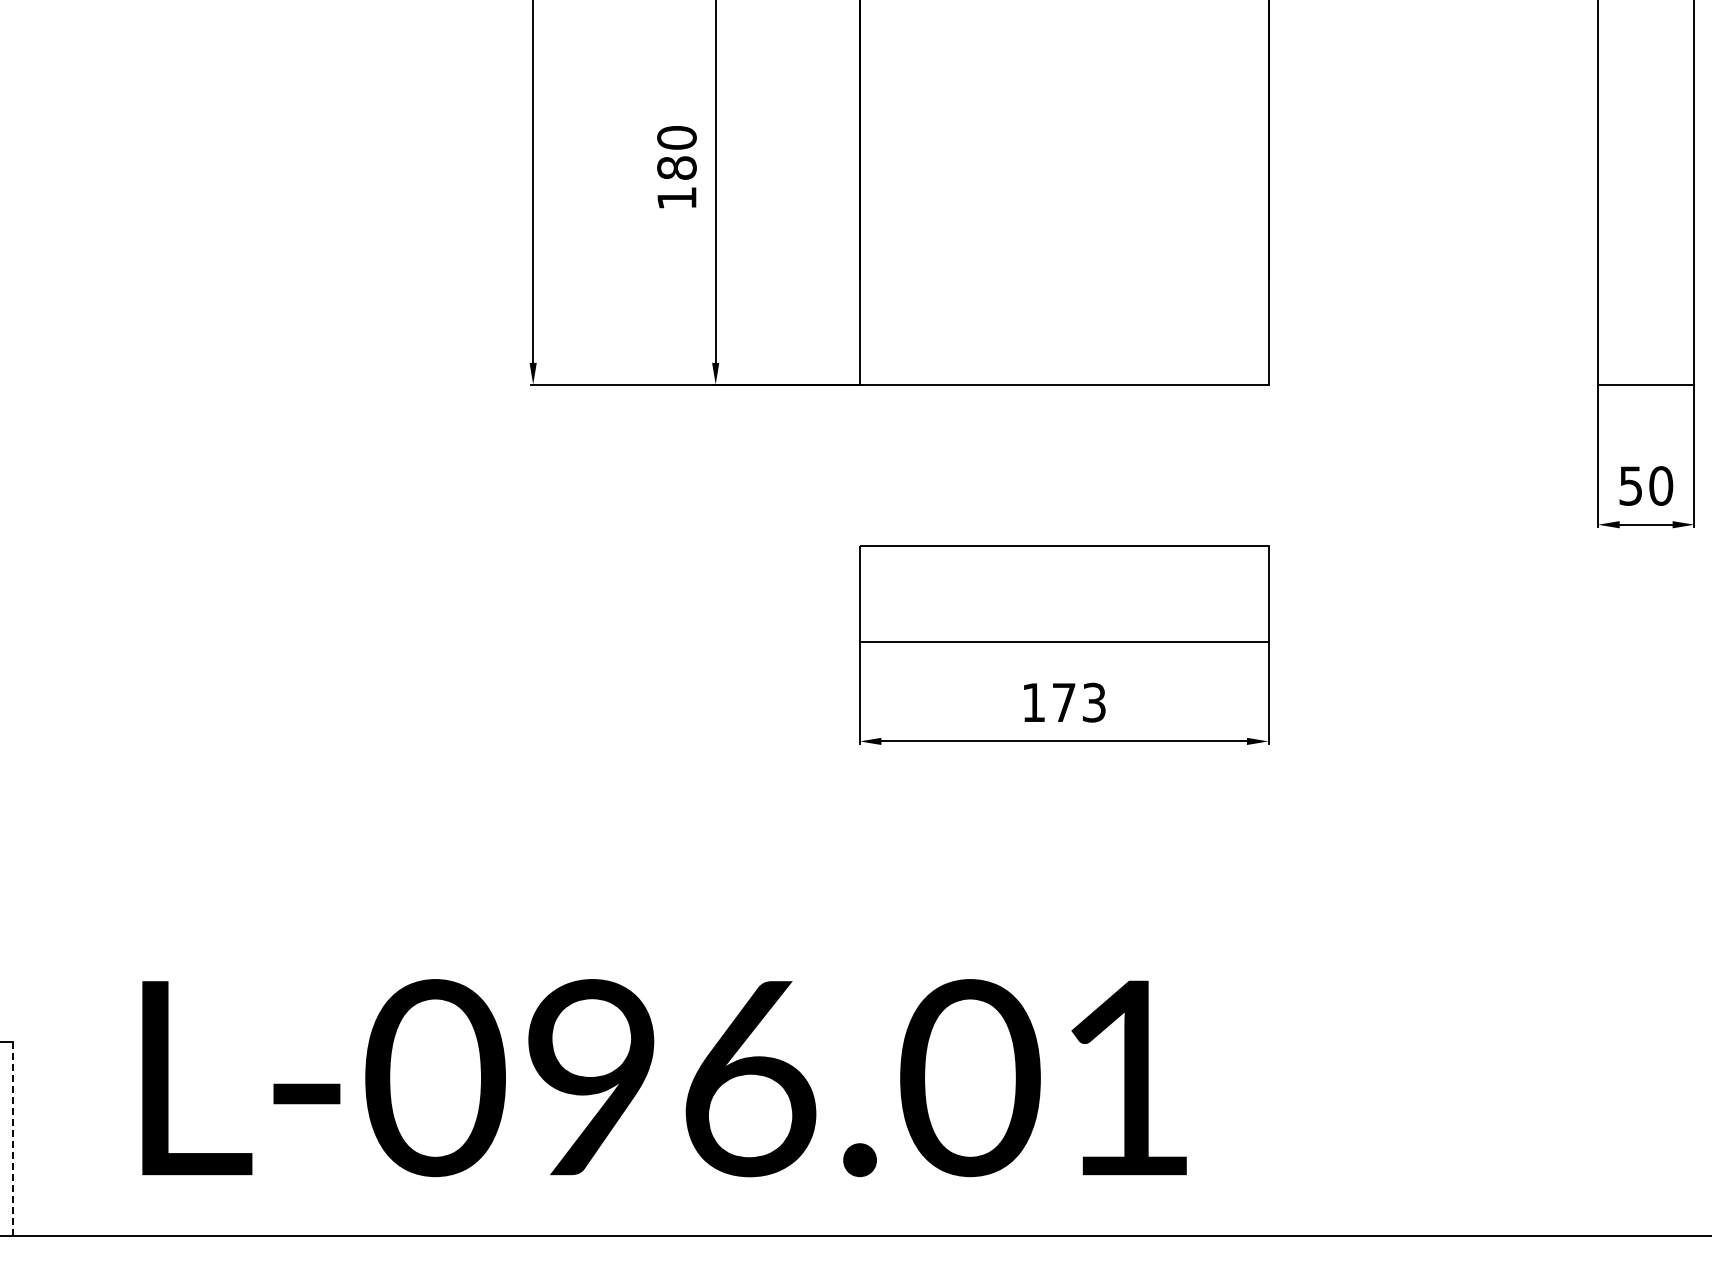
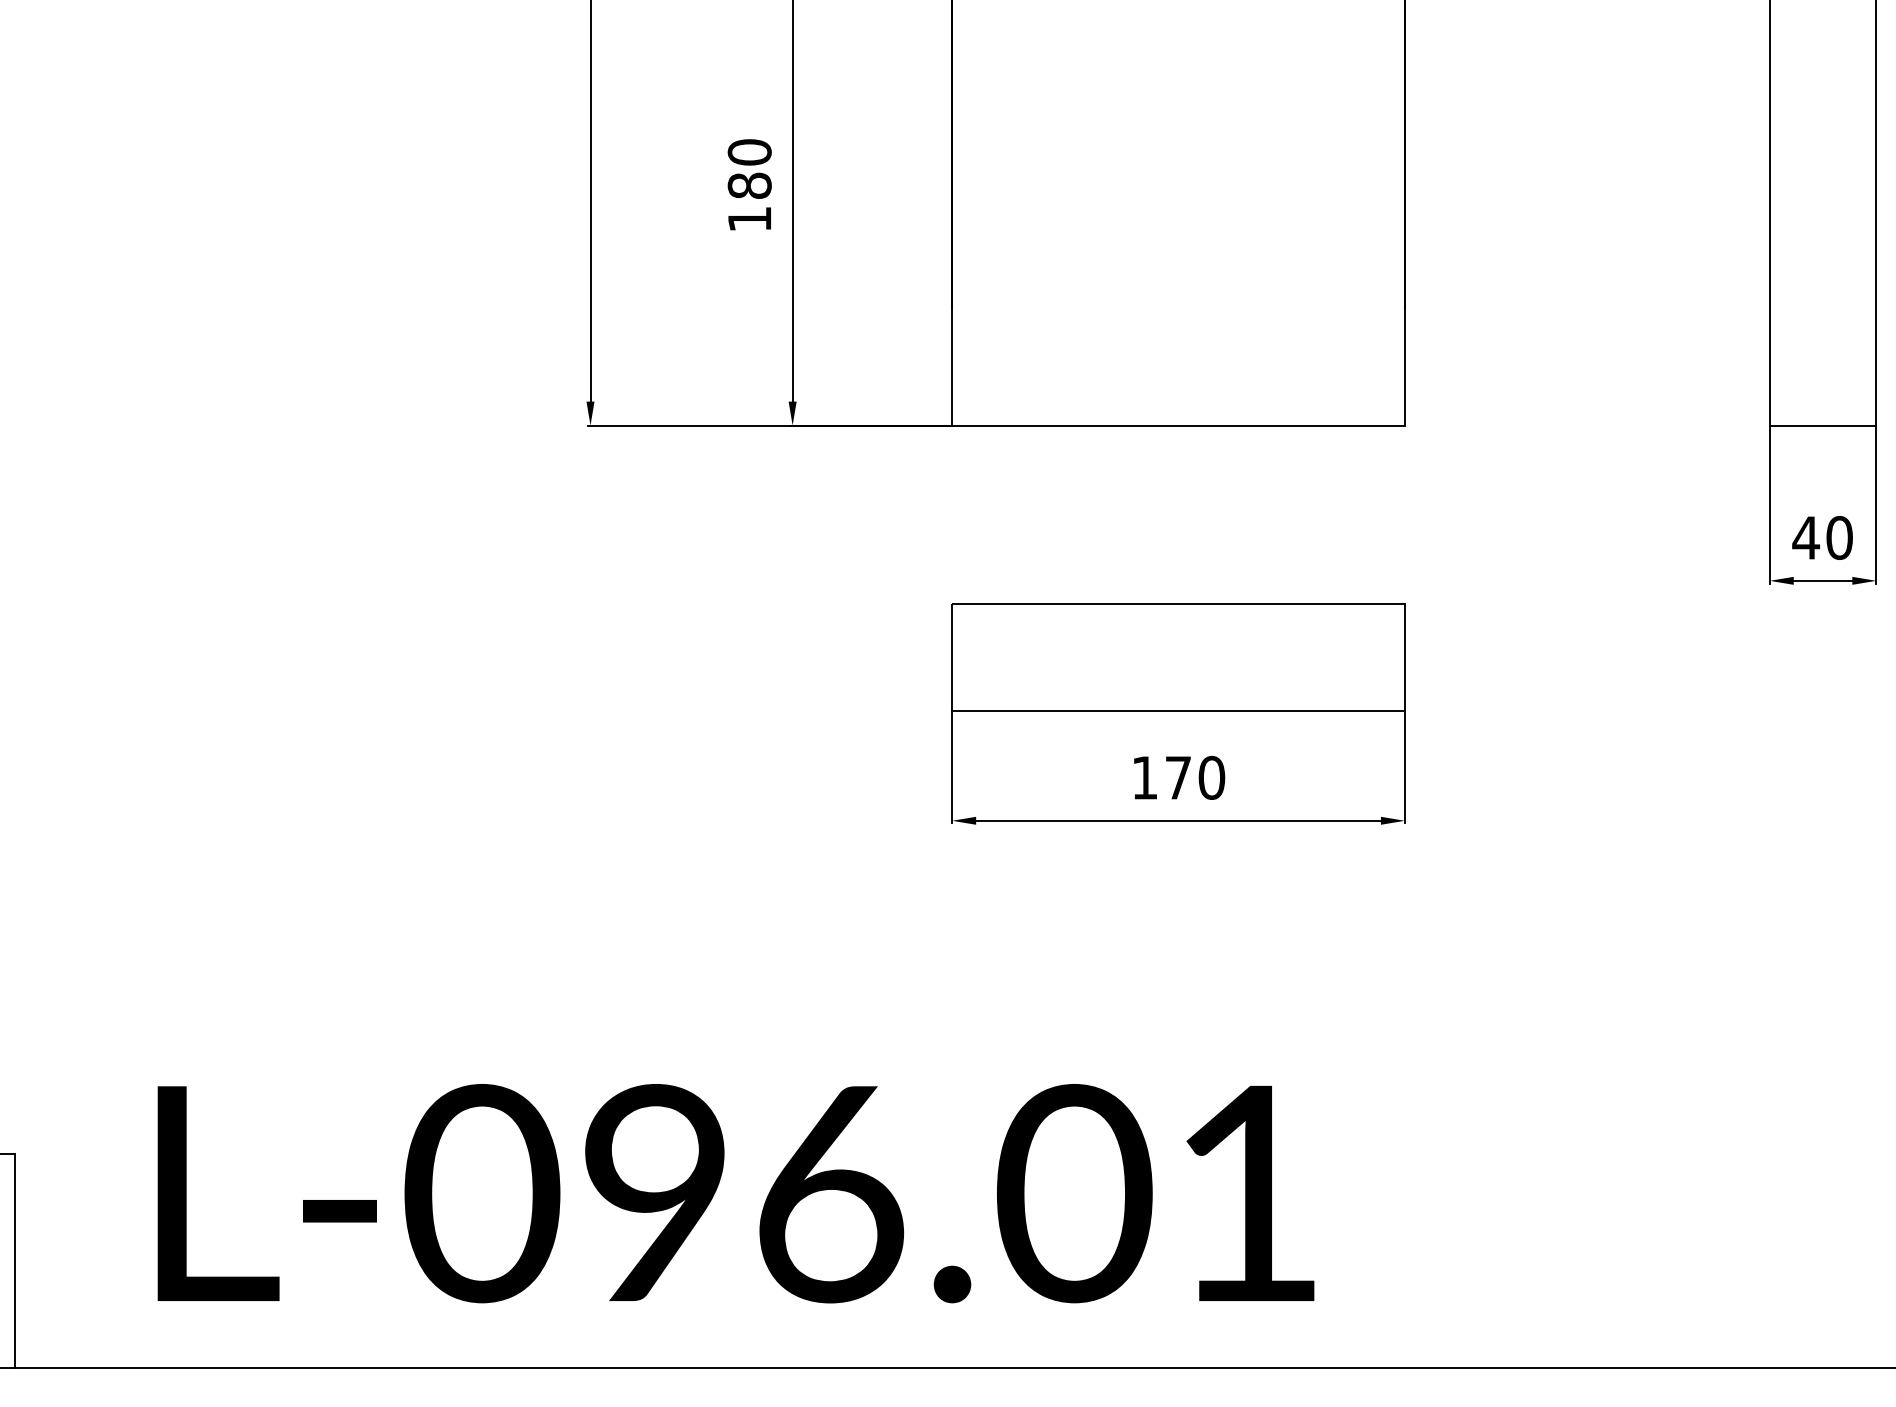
text: (1630, 485) -> (1805, 537), 50 -> 40
text: (1094, 702) -> (1212, 777), 173 -> 170
line: (13, 1138) -> (15, 1260), dashed -> solid

